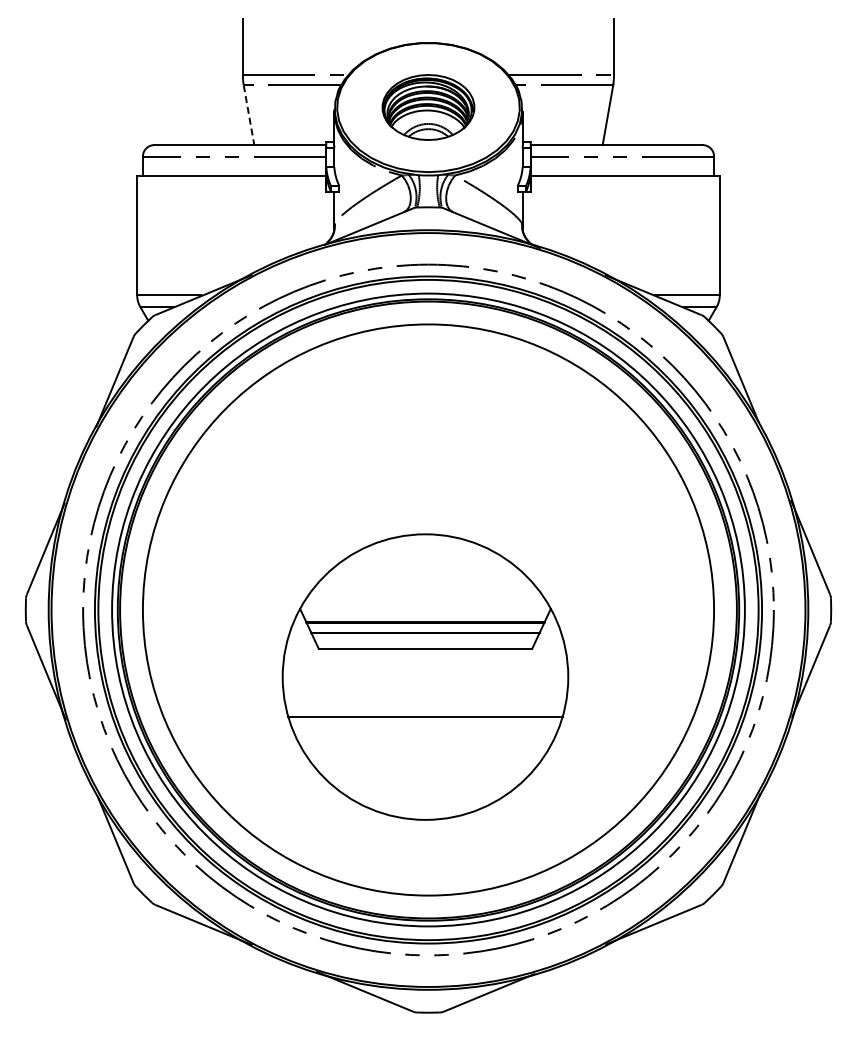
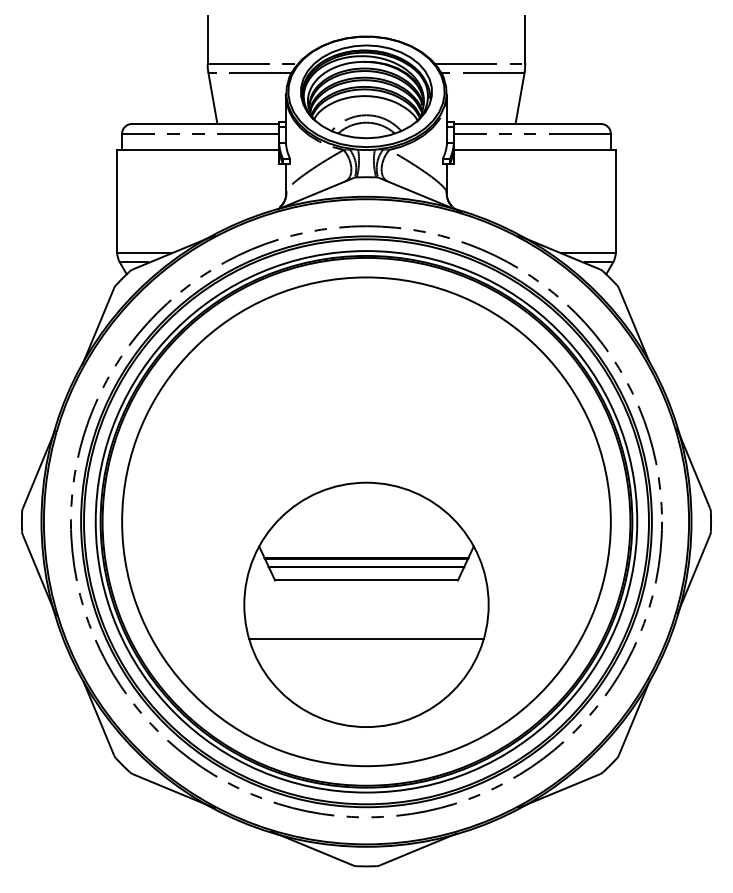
part: (428, 107) -> (366, 91), size x1.67
line: (249, 115) -> (213, 98), dashed -> solid
part: (425, 676) -> (366, 604), moved

